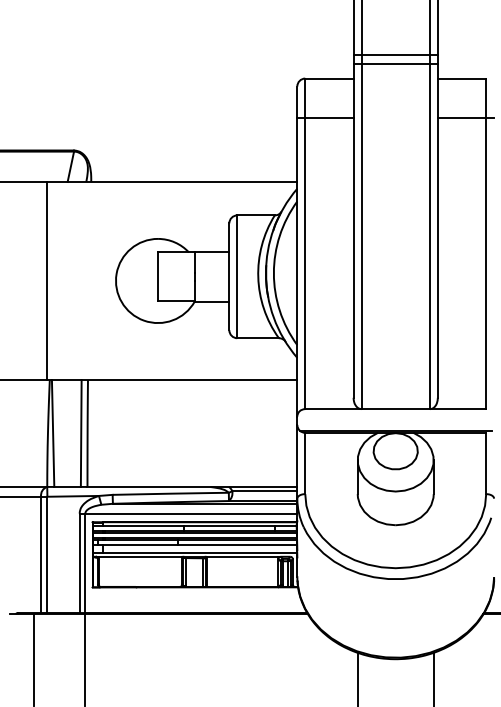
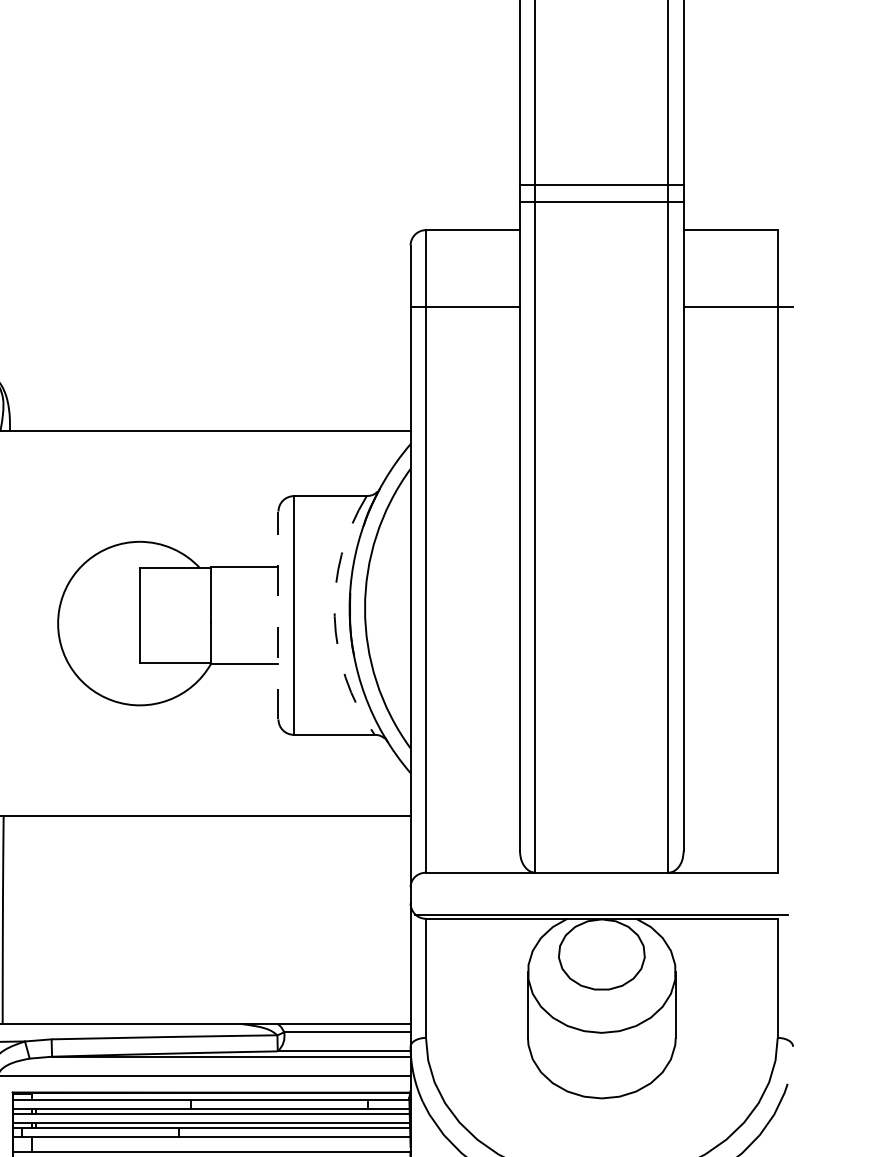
line: (229, 276) -> (278, 614), solid -> dashed
arc: (258, 277) -> (335, 616), solid -> dashed

